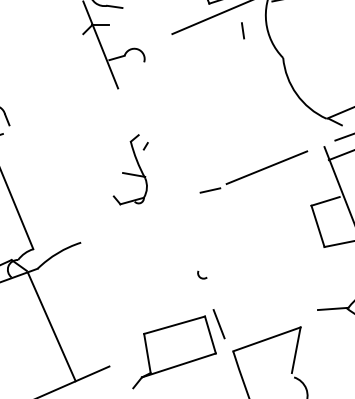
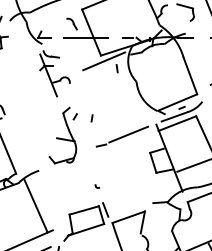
line: (189, 134) -> (91, 118), added
part: (129, 169) -> (62, 135), size x1.67
line: (50, 327) -> (35, 206), moved

